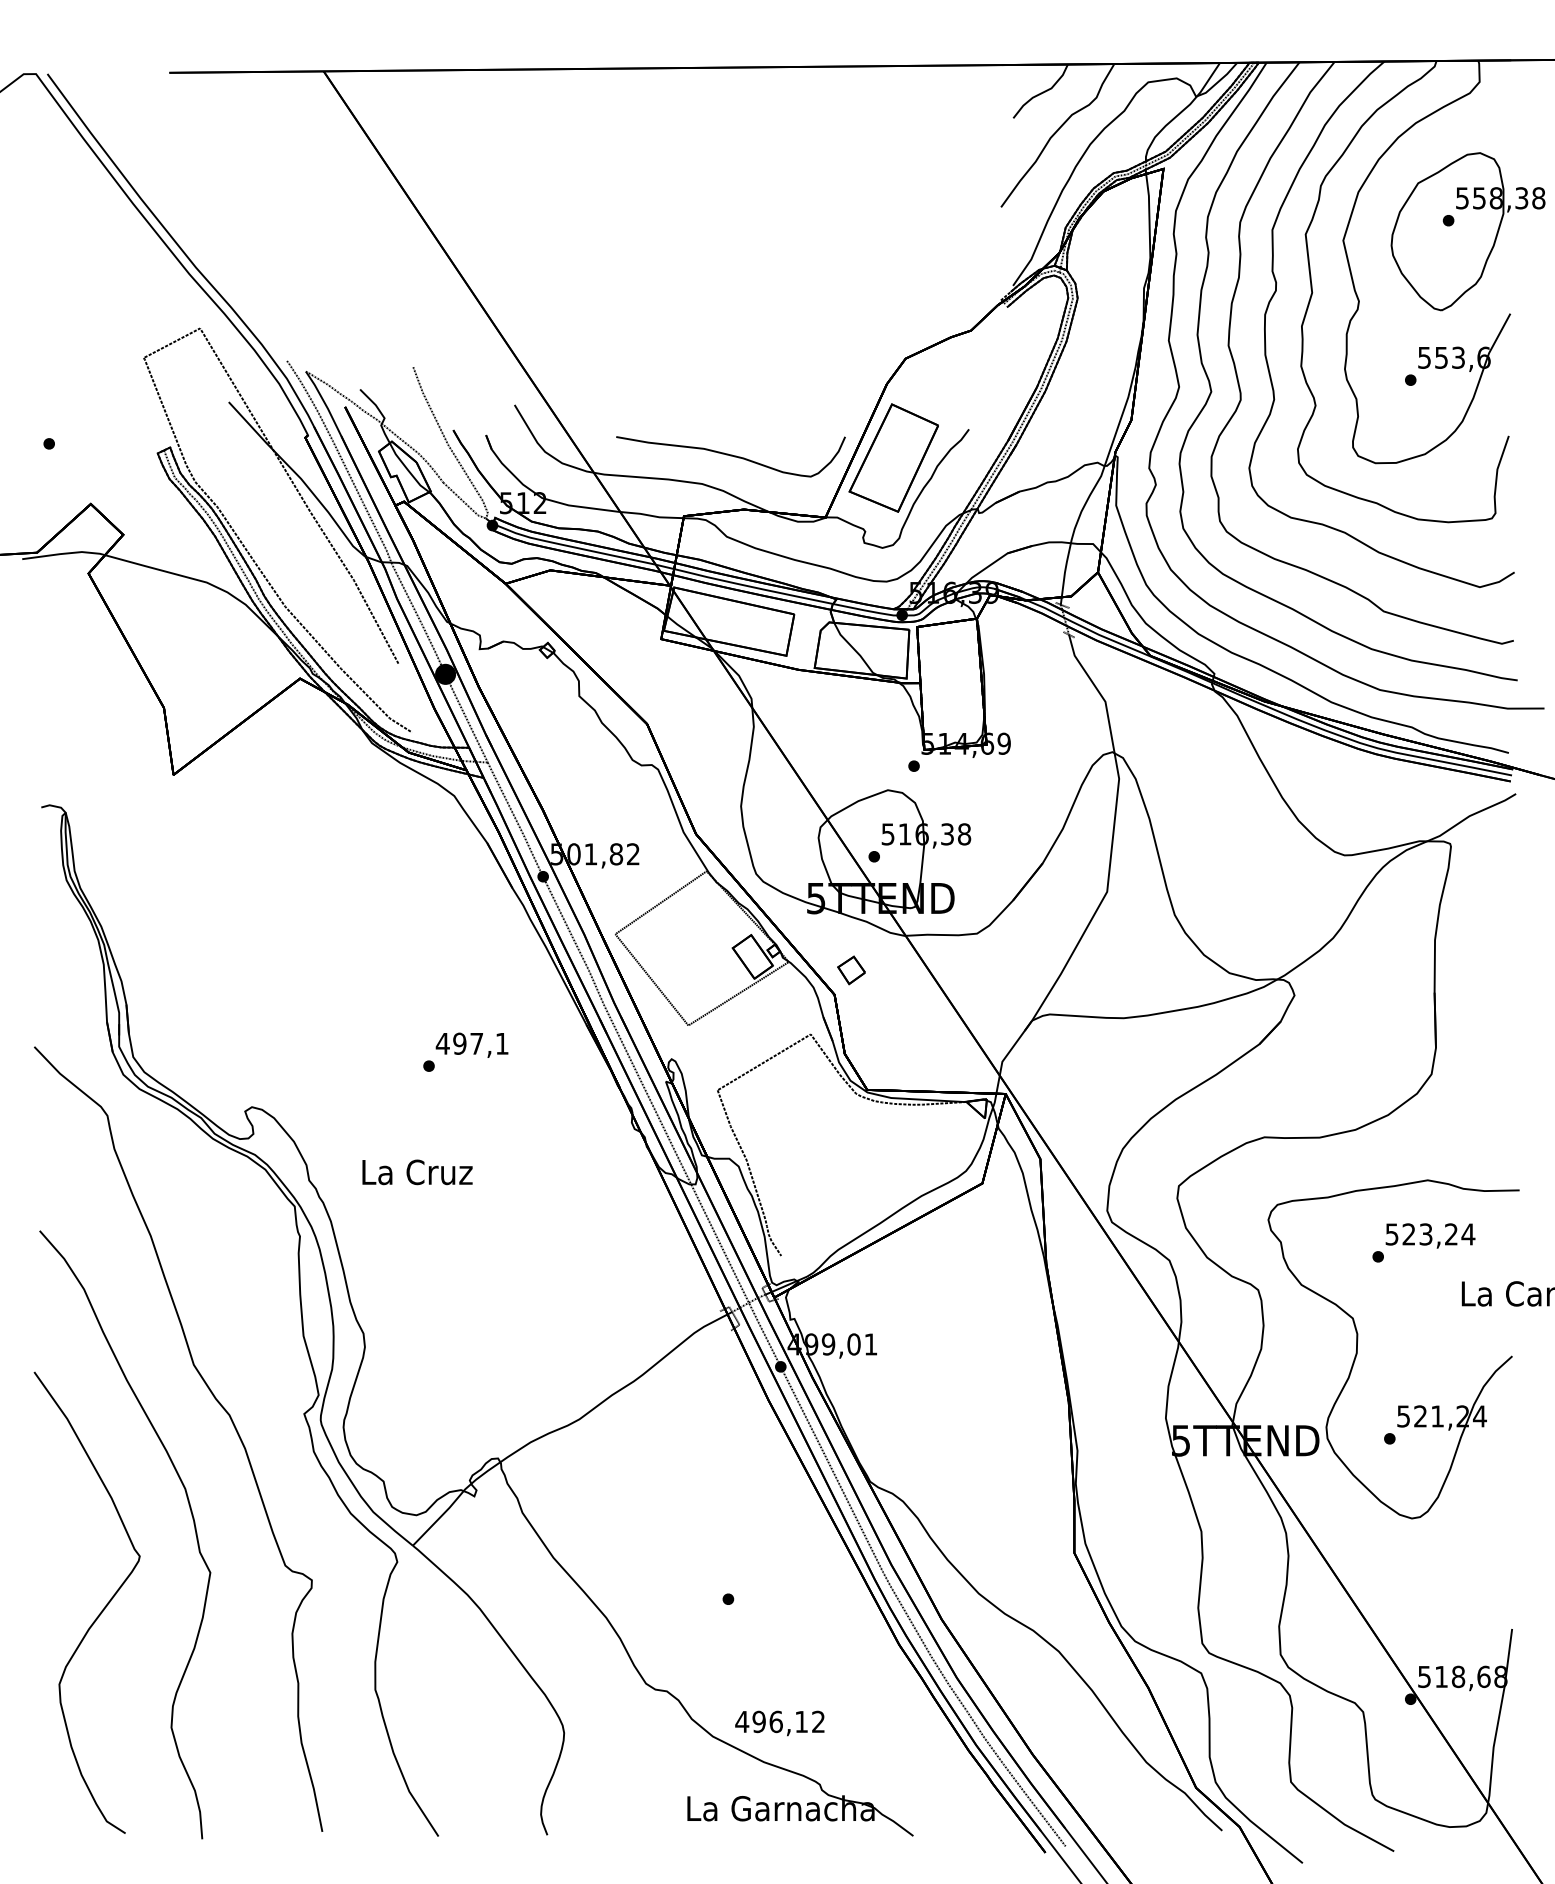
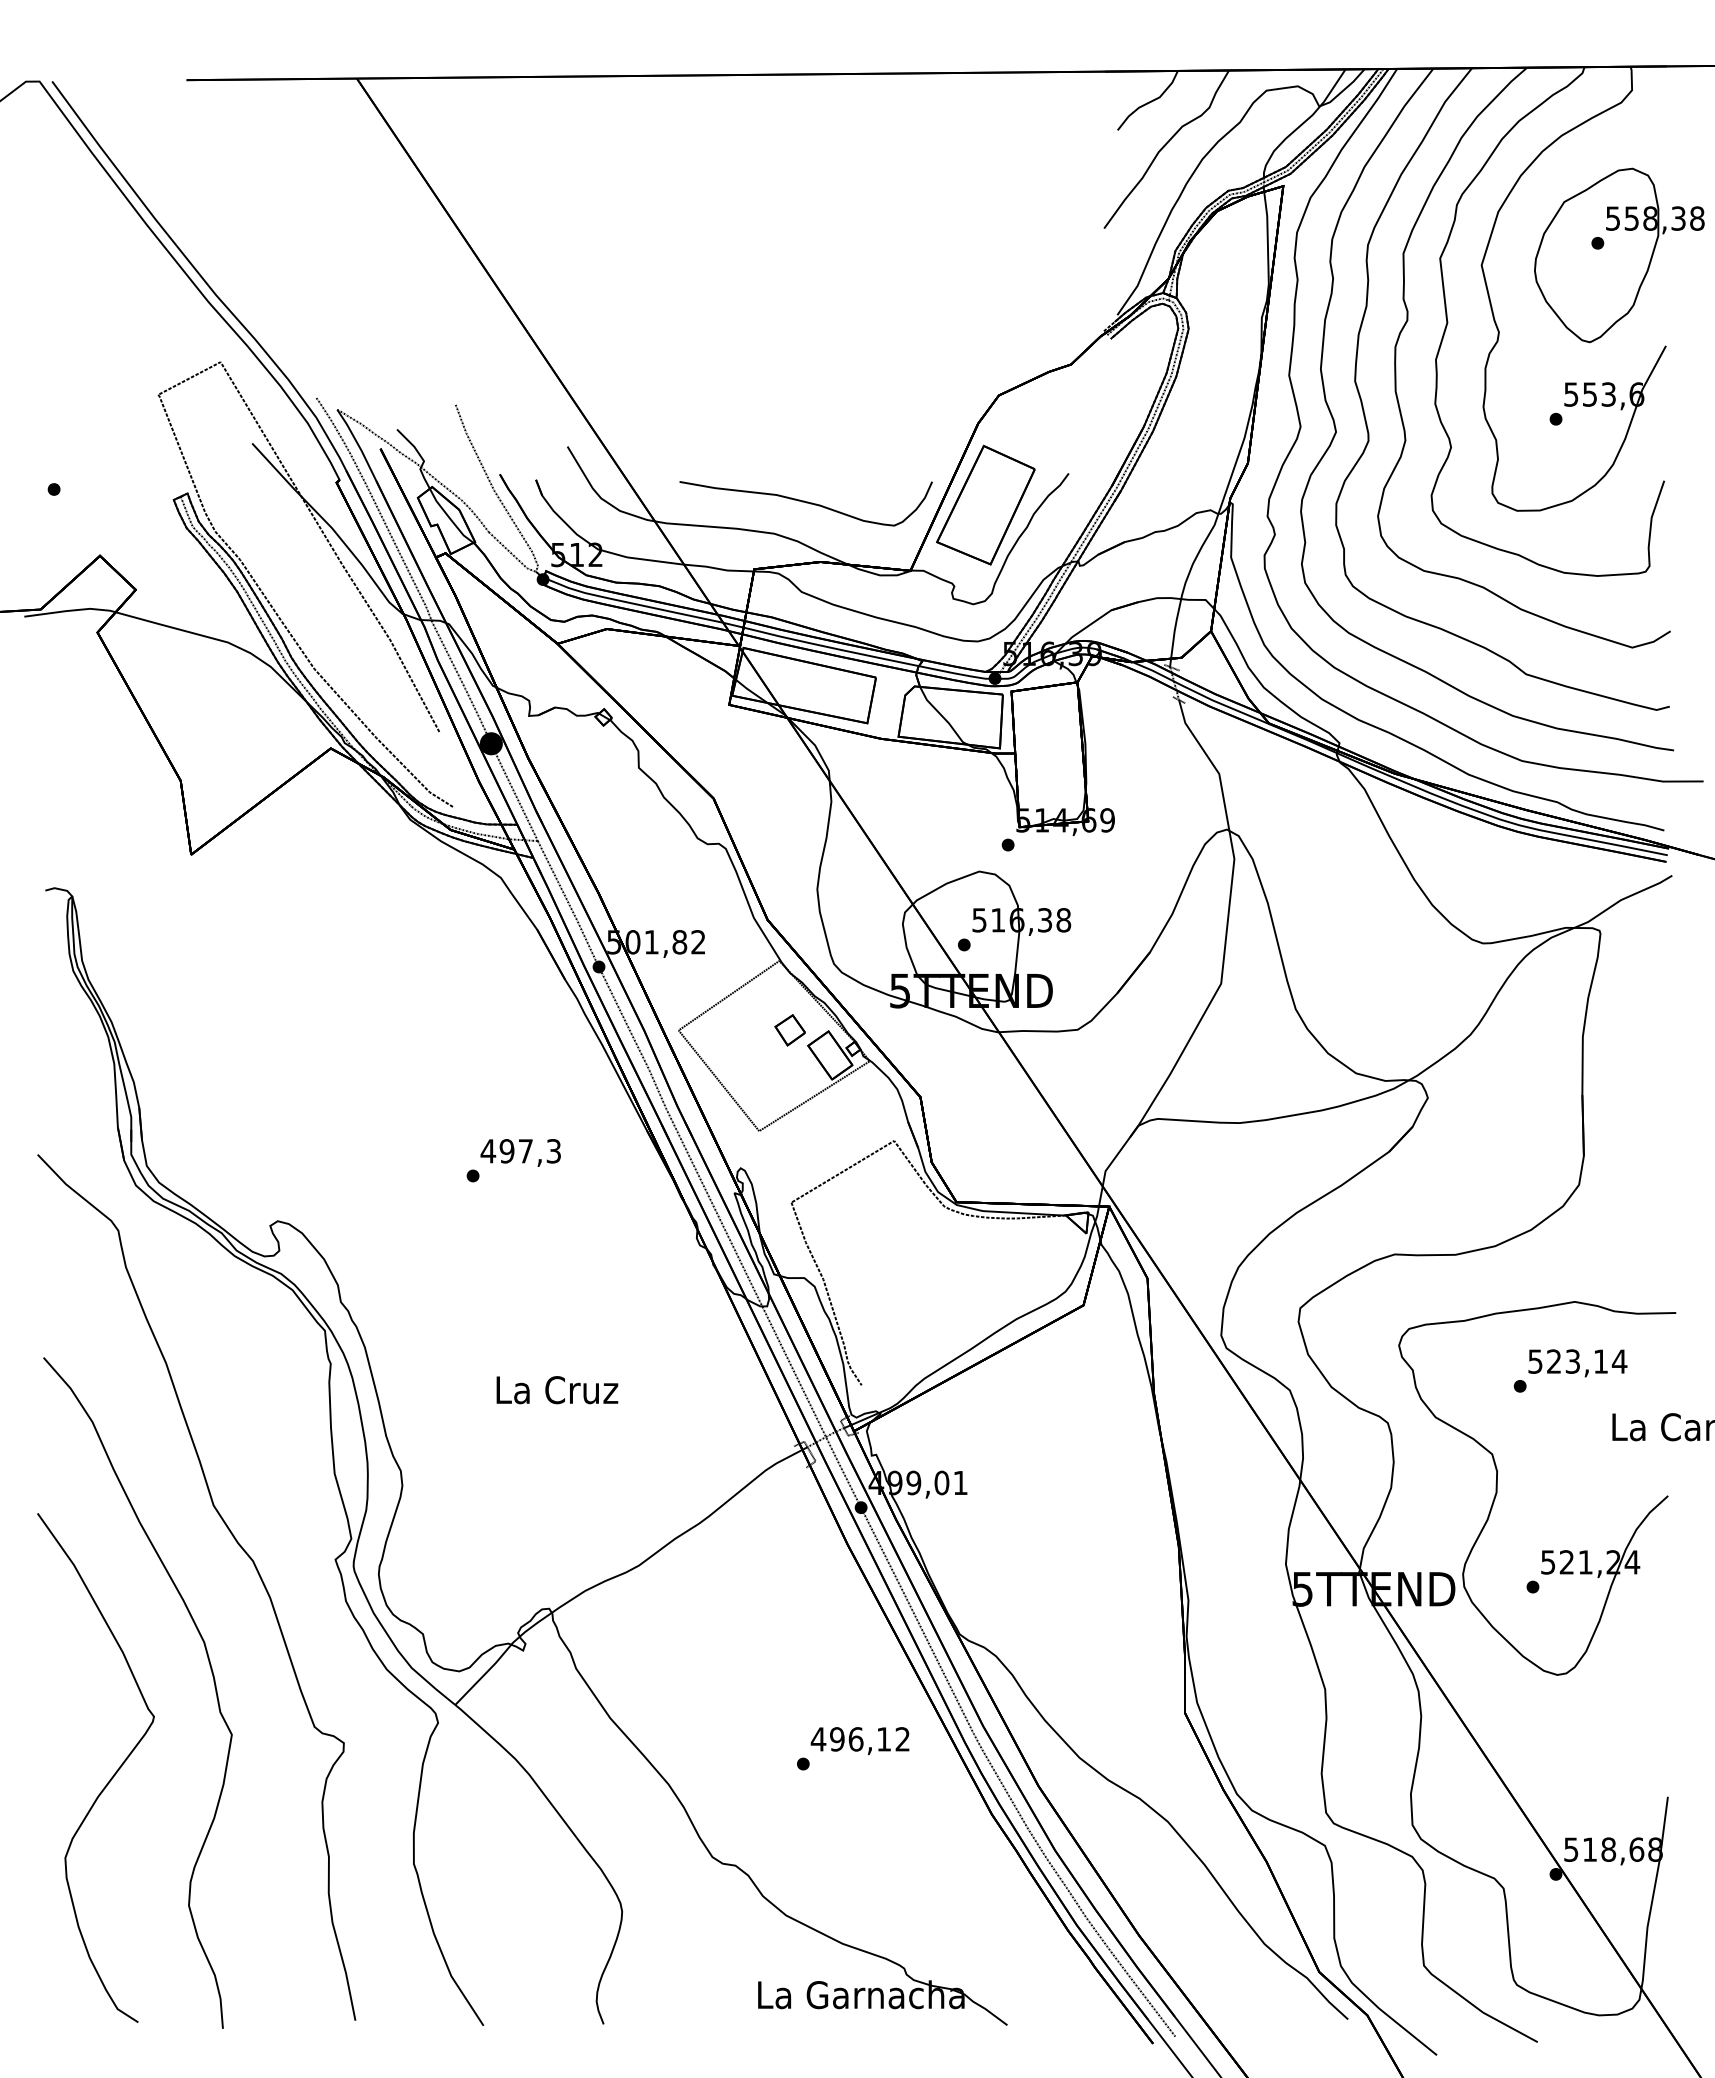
part: (850, 970) -> (789, 1030), moved
text: (501, 1043) -> (553, 1151), 497,1 -> 497,3
text: (417, 1172) -> (557, 1390), moved
text: (1451, 1234) -> (1600, 1361), 523,24 -> 523,14
text: (779, 1722) -> (859, 1740), moved

